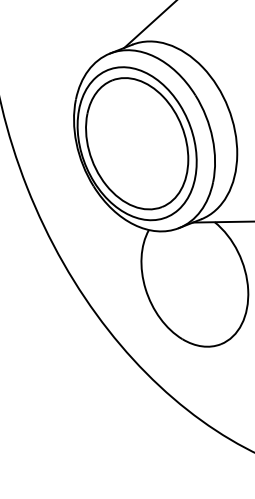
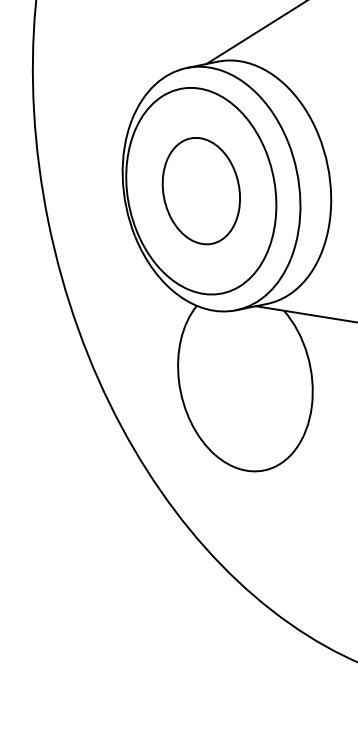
part: (137, 143) -> (201, 190), size x0.6

